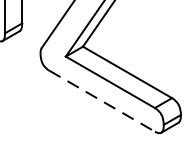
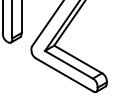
line: (102, 100) -> (64, 74), dashed -> solid

